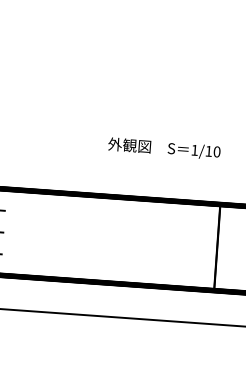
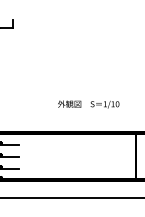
text: (164, 148) -> (88, 104), moved

